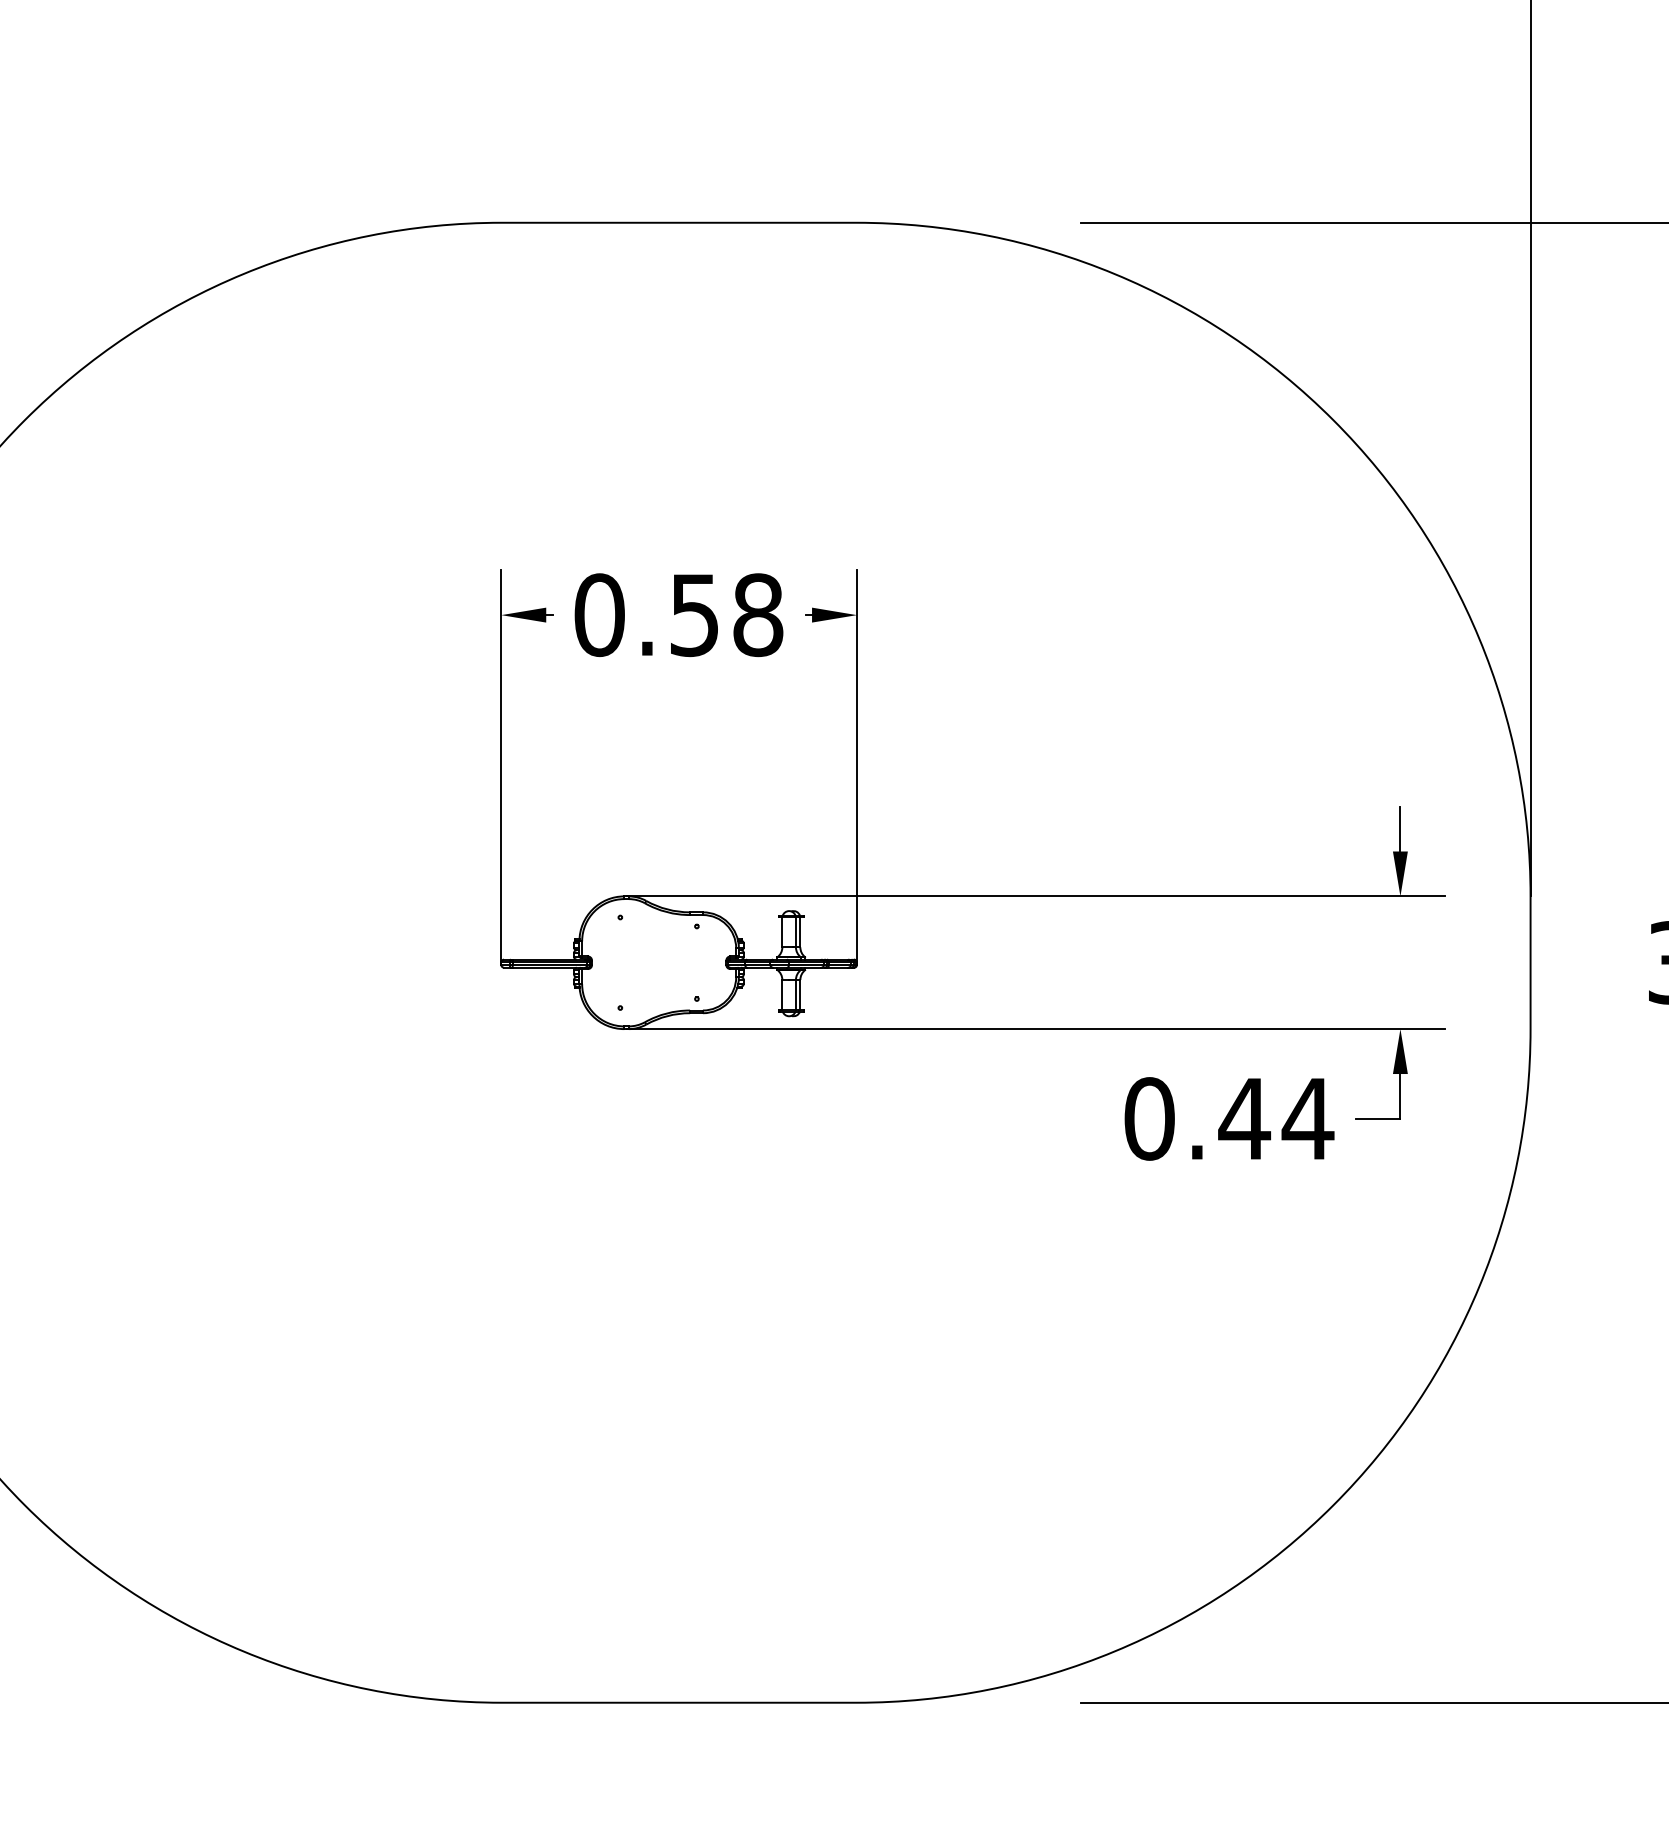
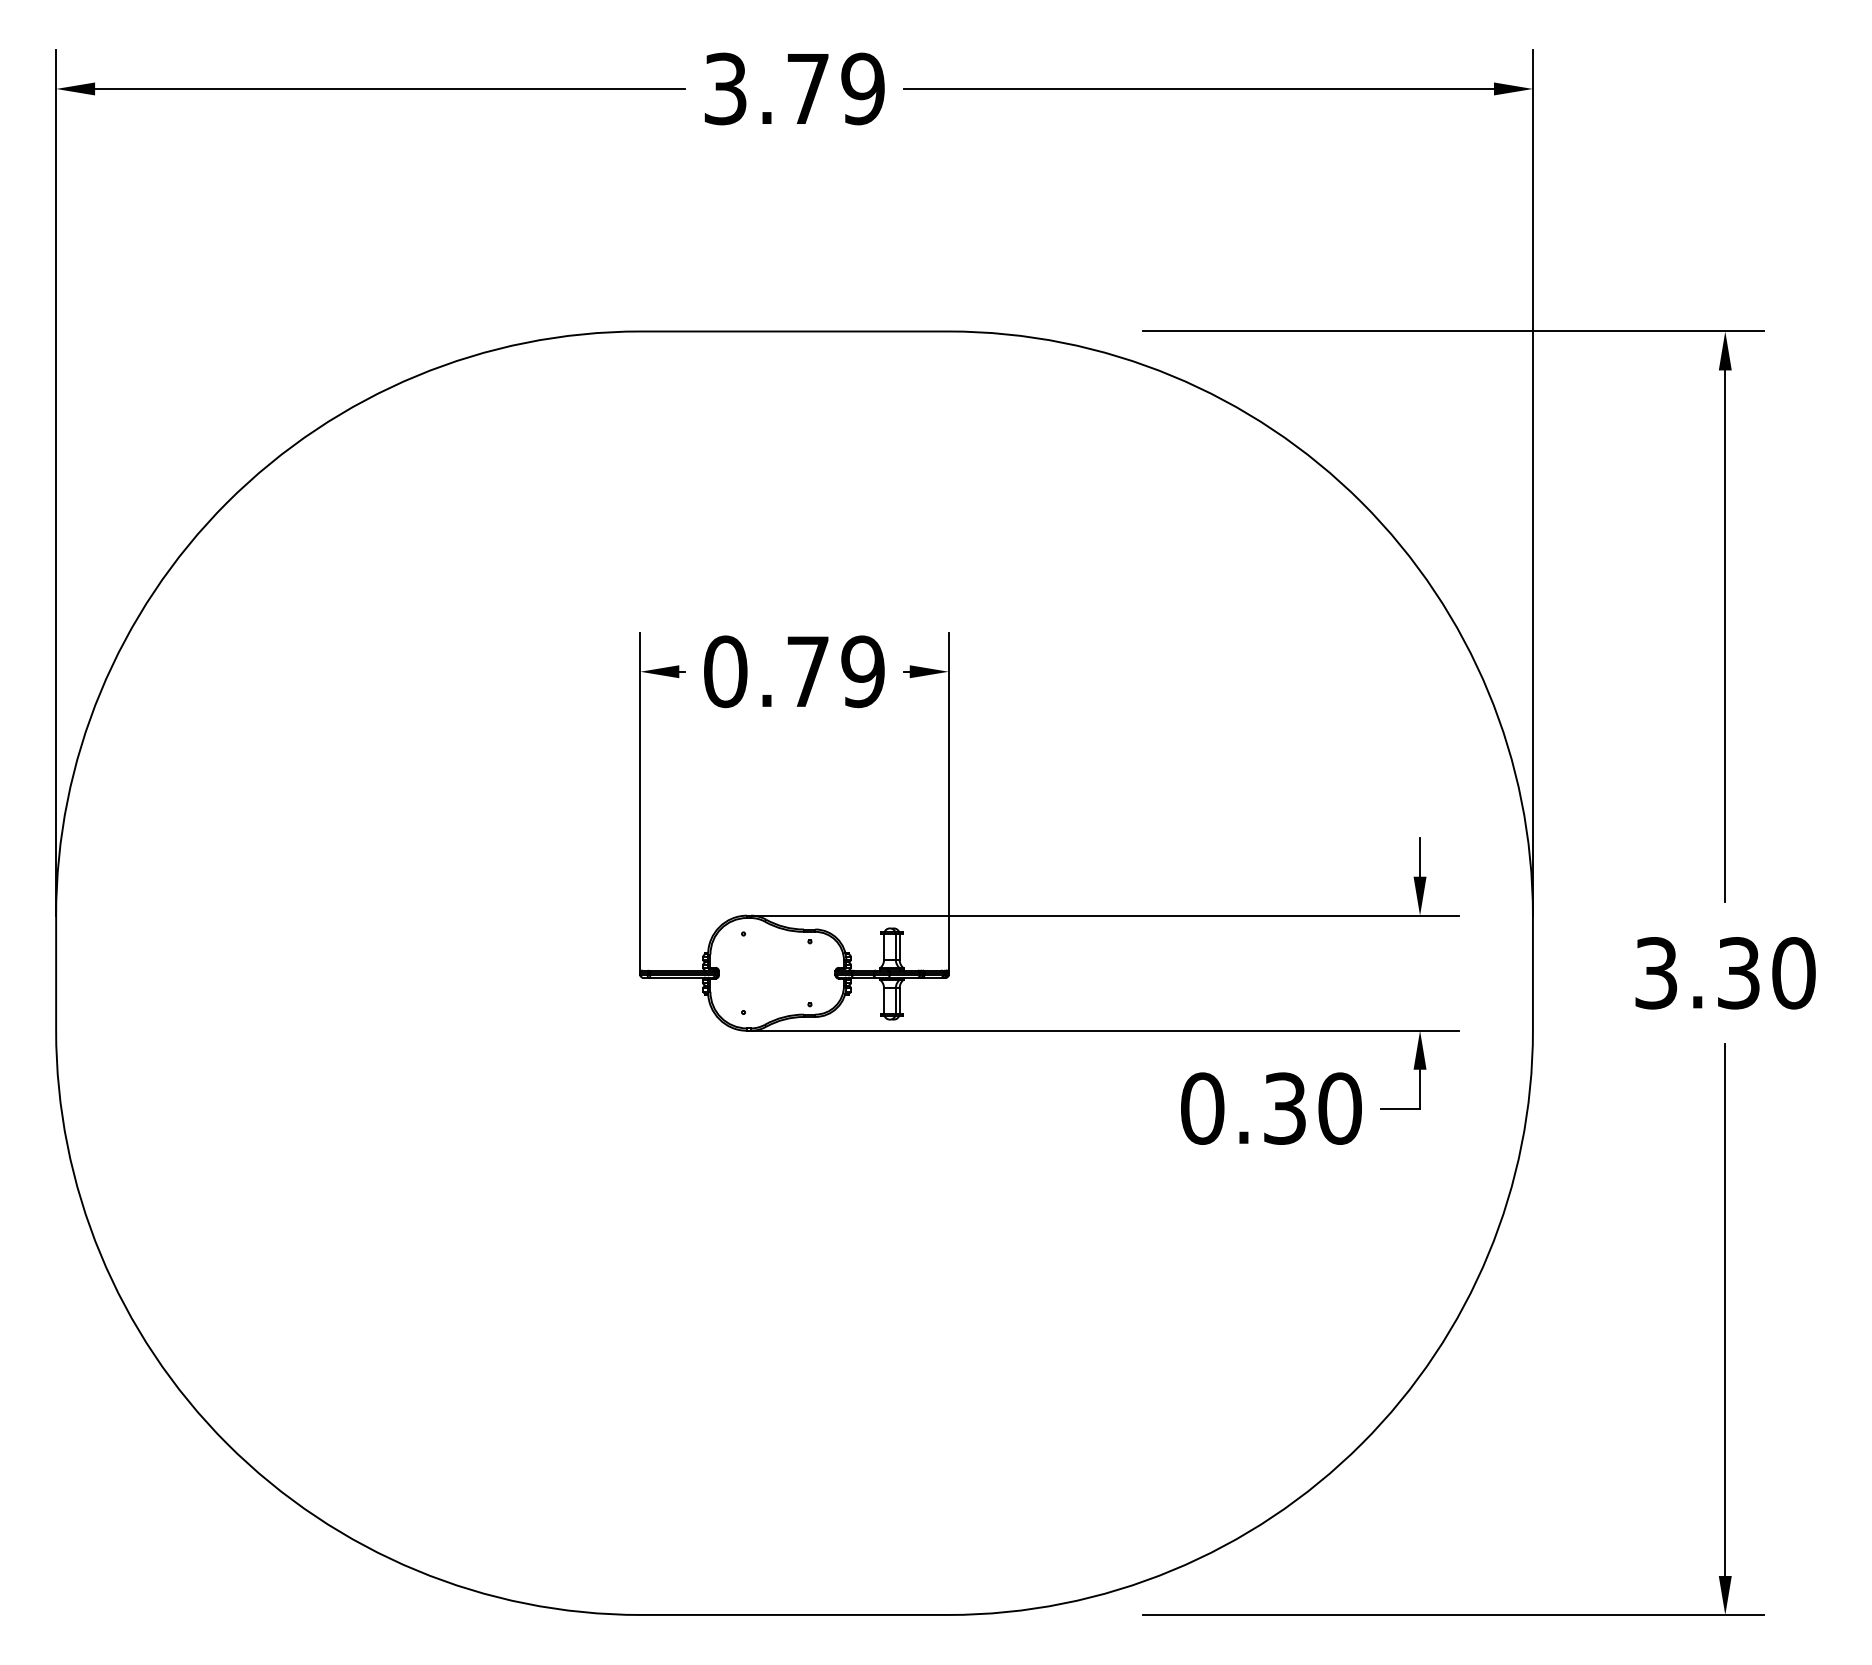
text: (726, 614) -> (835, 671), 0.58 -> 0.79
text: (1276, 1118) -> (1312, 1108), 0.44 -> 0.30

